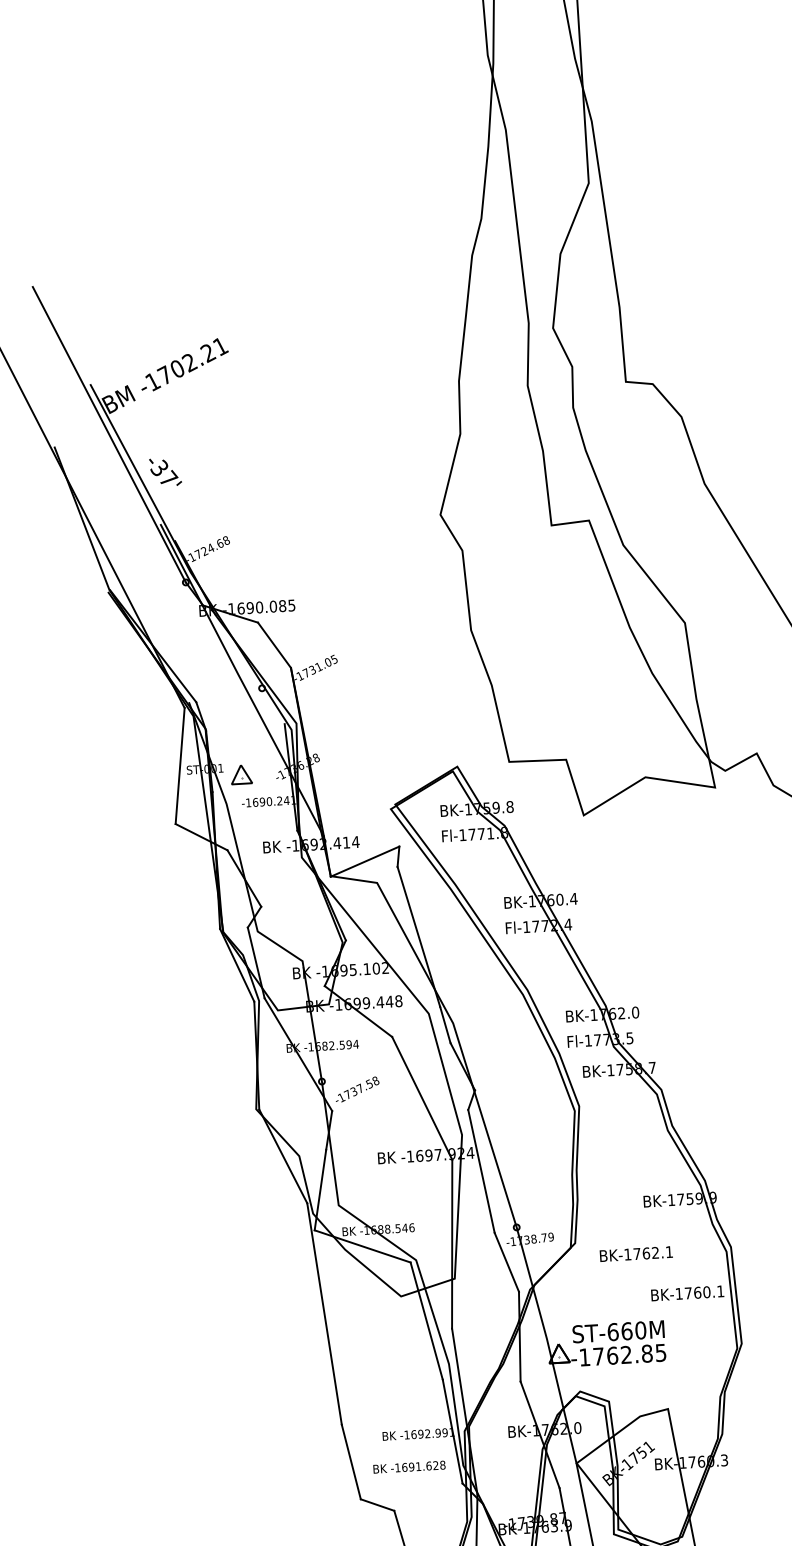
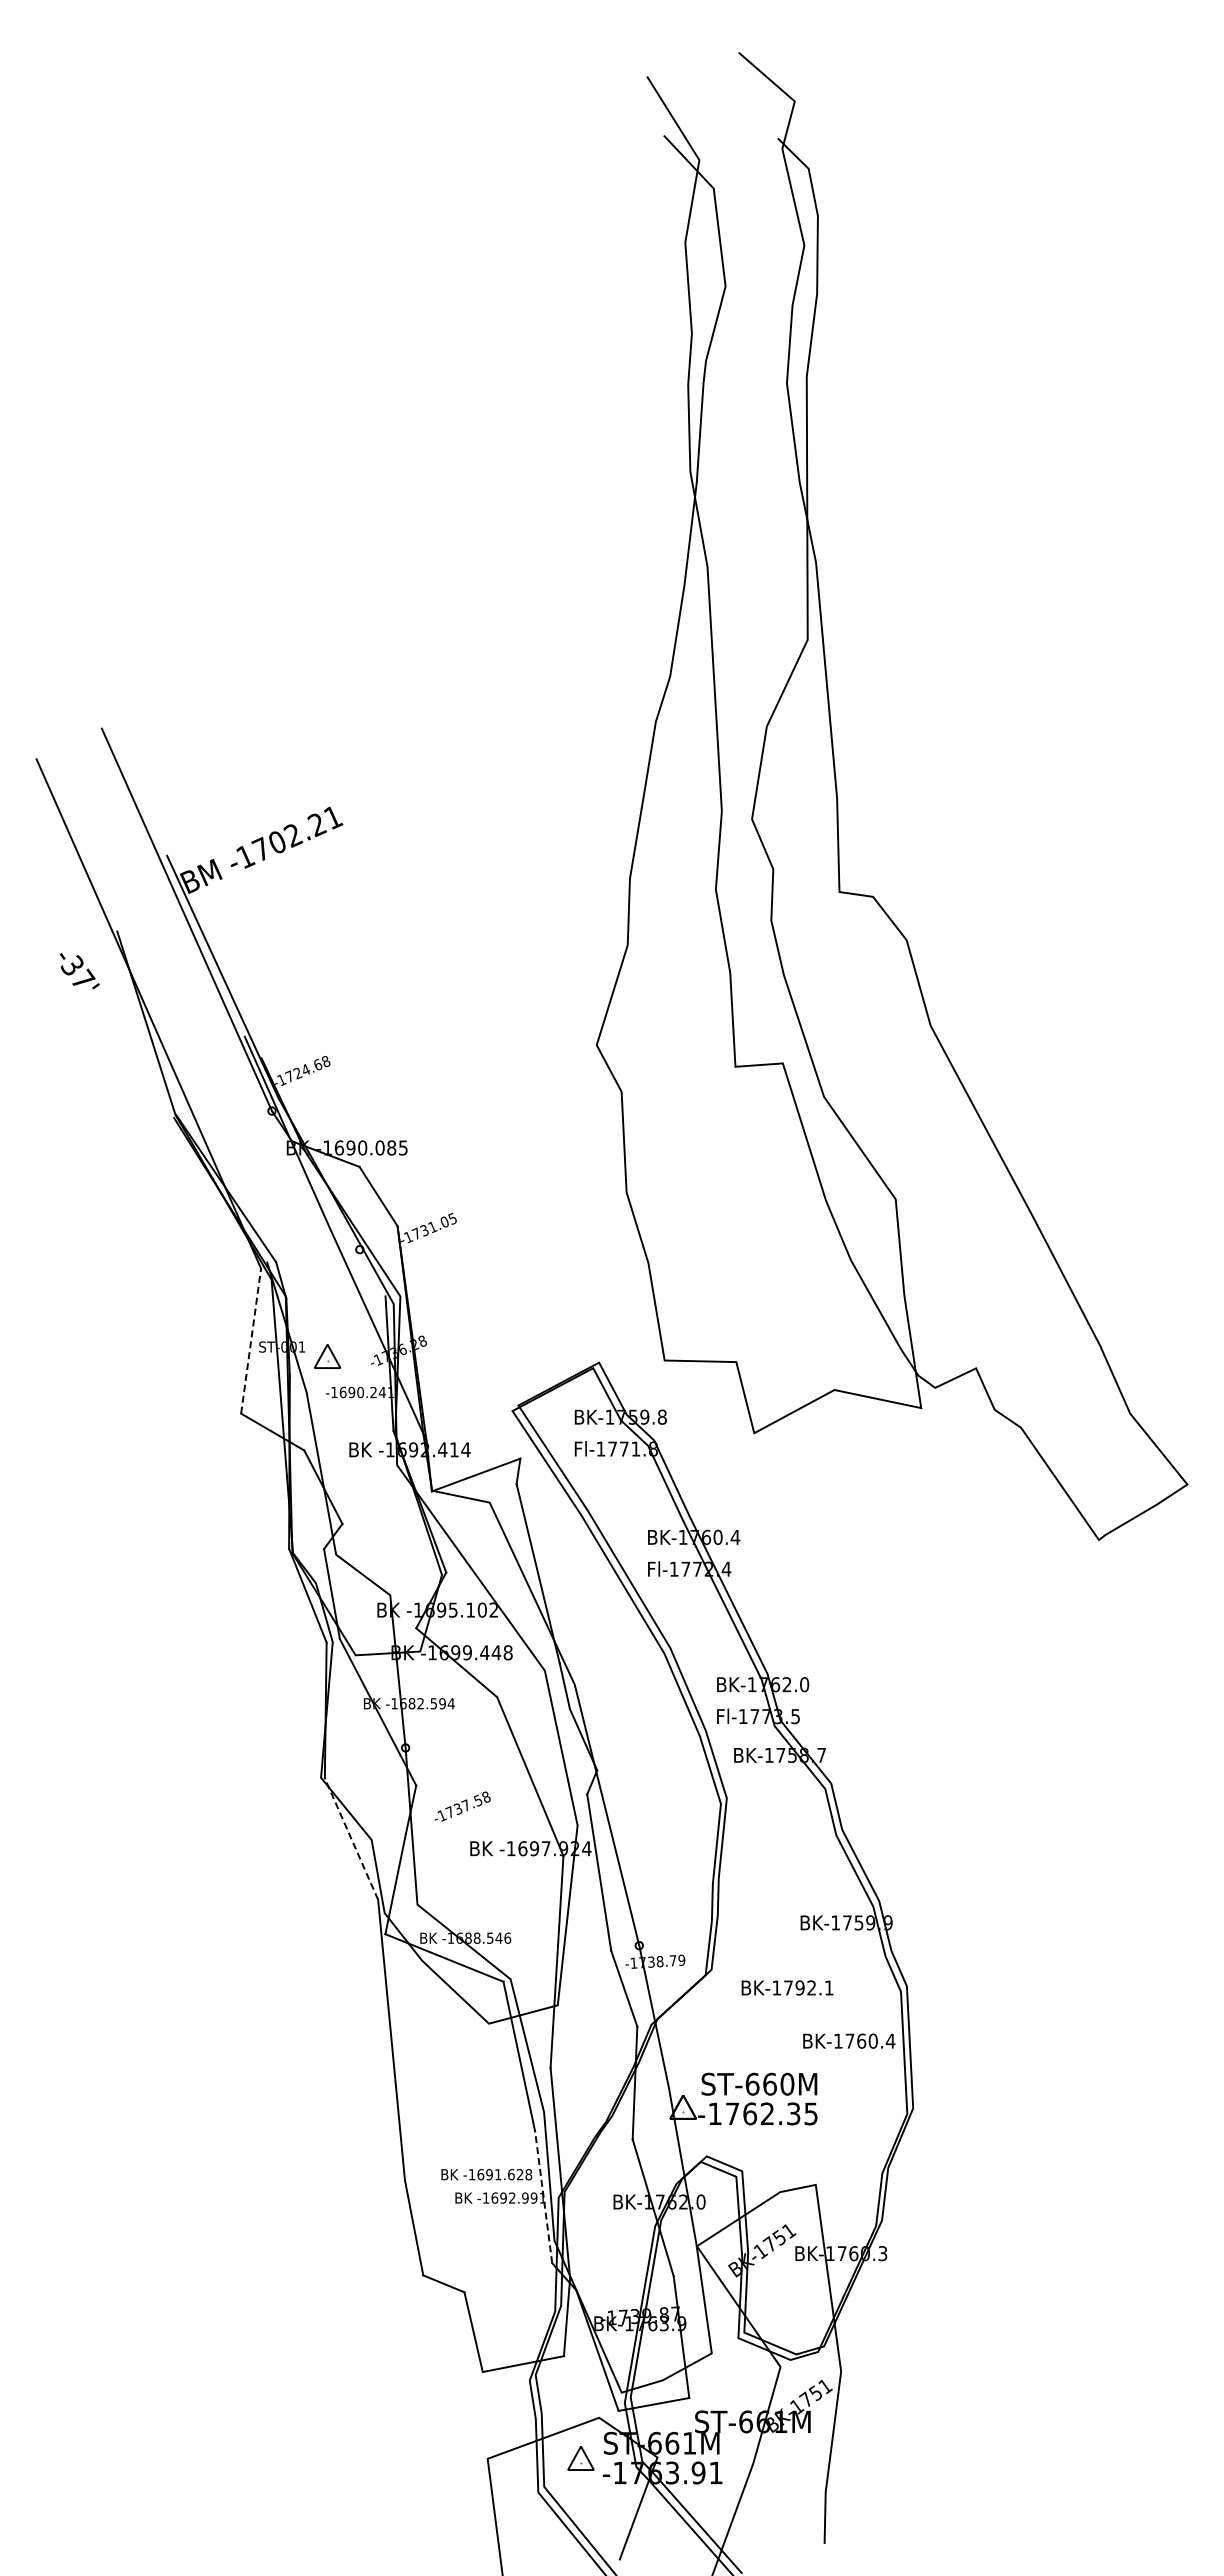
text: (165, 472) -> (79, 971), moved
line: (180, 765) -> (251, 1340), solid -> dashed
text: (357, 1089) -> (462, 1806), moved
line: (283, 1155) -> (351, 1838), solid -> dashed
text: (645, 1253) -> (799, 1987), BK-1762.1 -> BK-1792.1
text: (720, 1290) -> (890, 2040), BK-1760.1 -> BK-1760.4
text: (646, 1353) -> (793, 2113), -1762.85 -> -1762.35
line: (452, 1431) -> (543, 2196), solid -> dashed
text: (409, 1467) -> (486, 2174), moved

